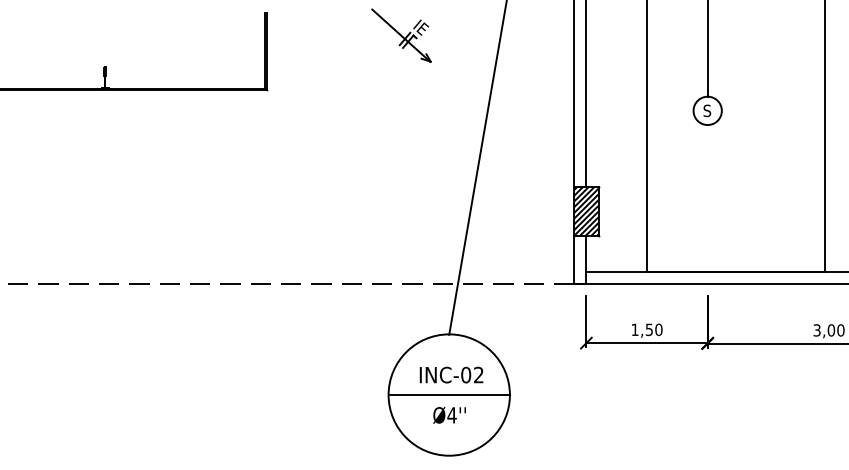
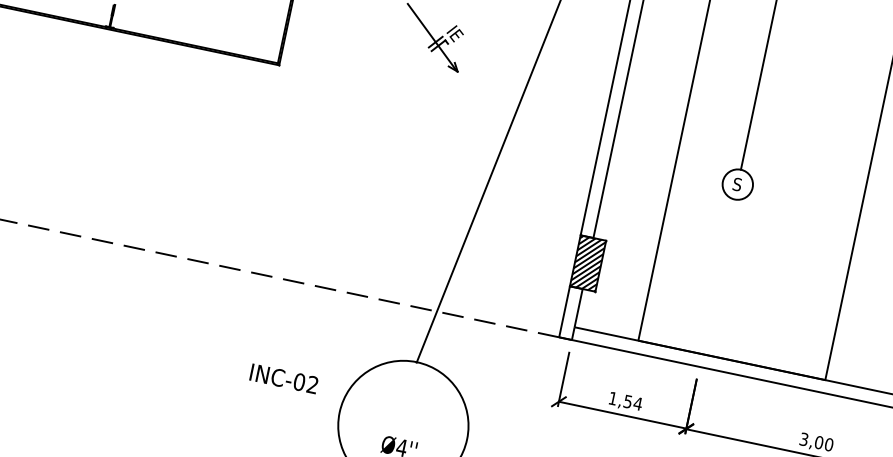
text: (658, 329) -> (637, 403), 1,50 -> 1,54
text: (451, 374) -> (284, 378), moved
line: (448, 395) -> (402, 426), removed

